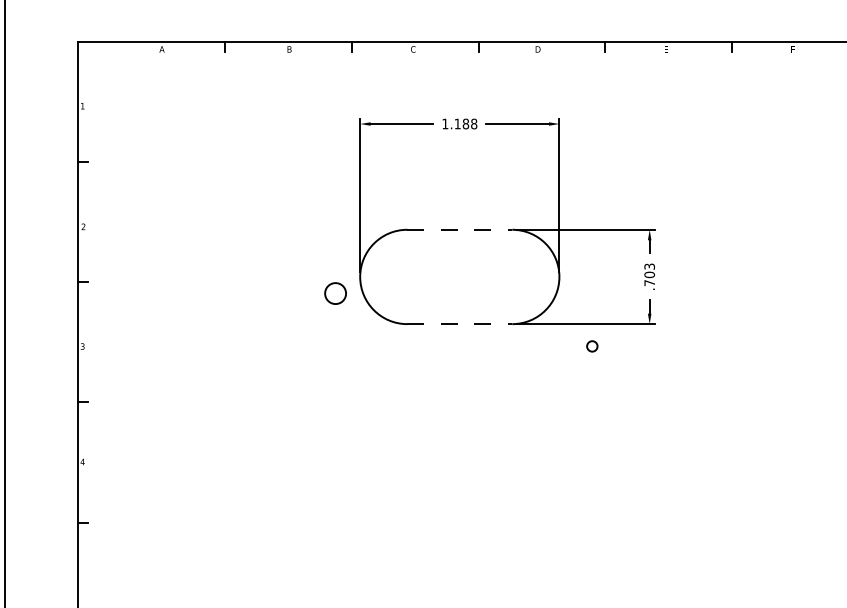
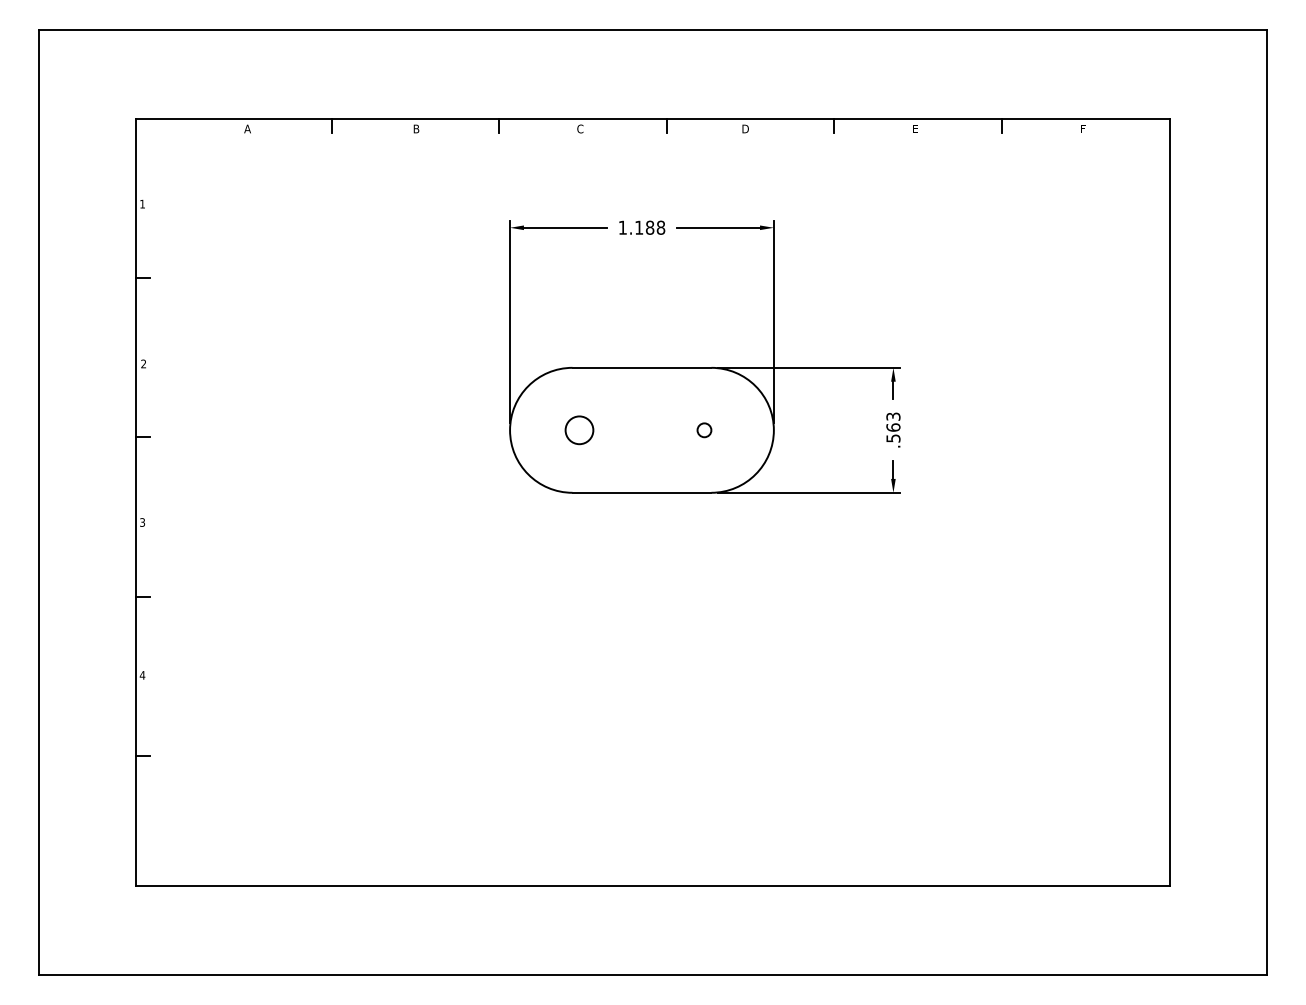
line: (460, 229) -> (642, 367), dashed -> solid
text: (649, 278) -> (893, 432), .703 -> .563
circle: (335, 293) -> (579, 430), moved
line: (460, 323) -> (642, 492), dashed -> solid
circle: (592, 346) -> (704, 430), moved

